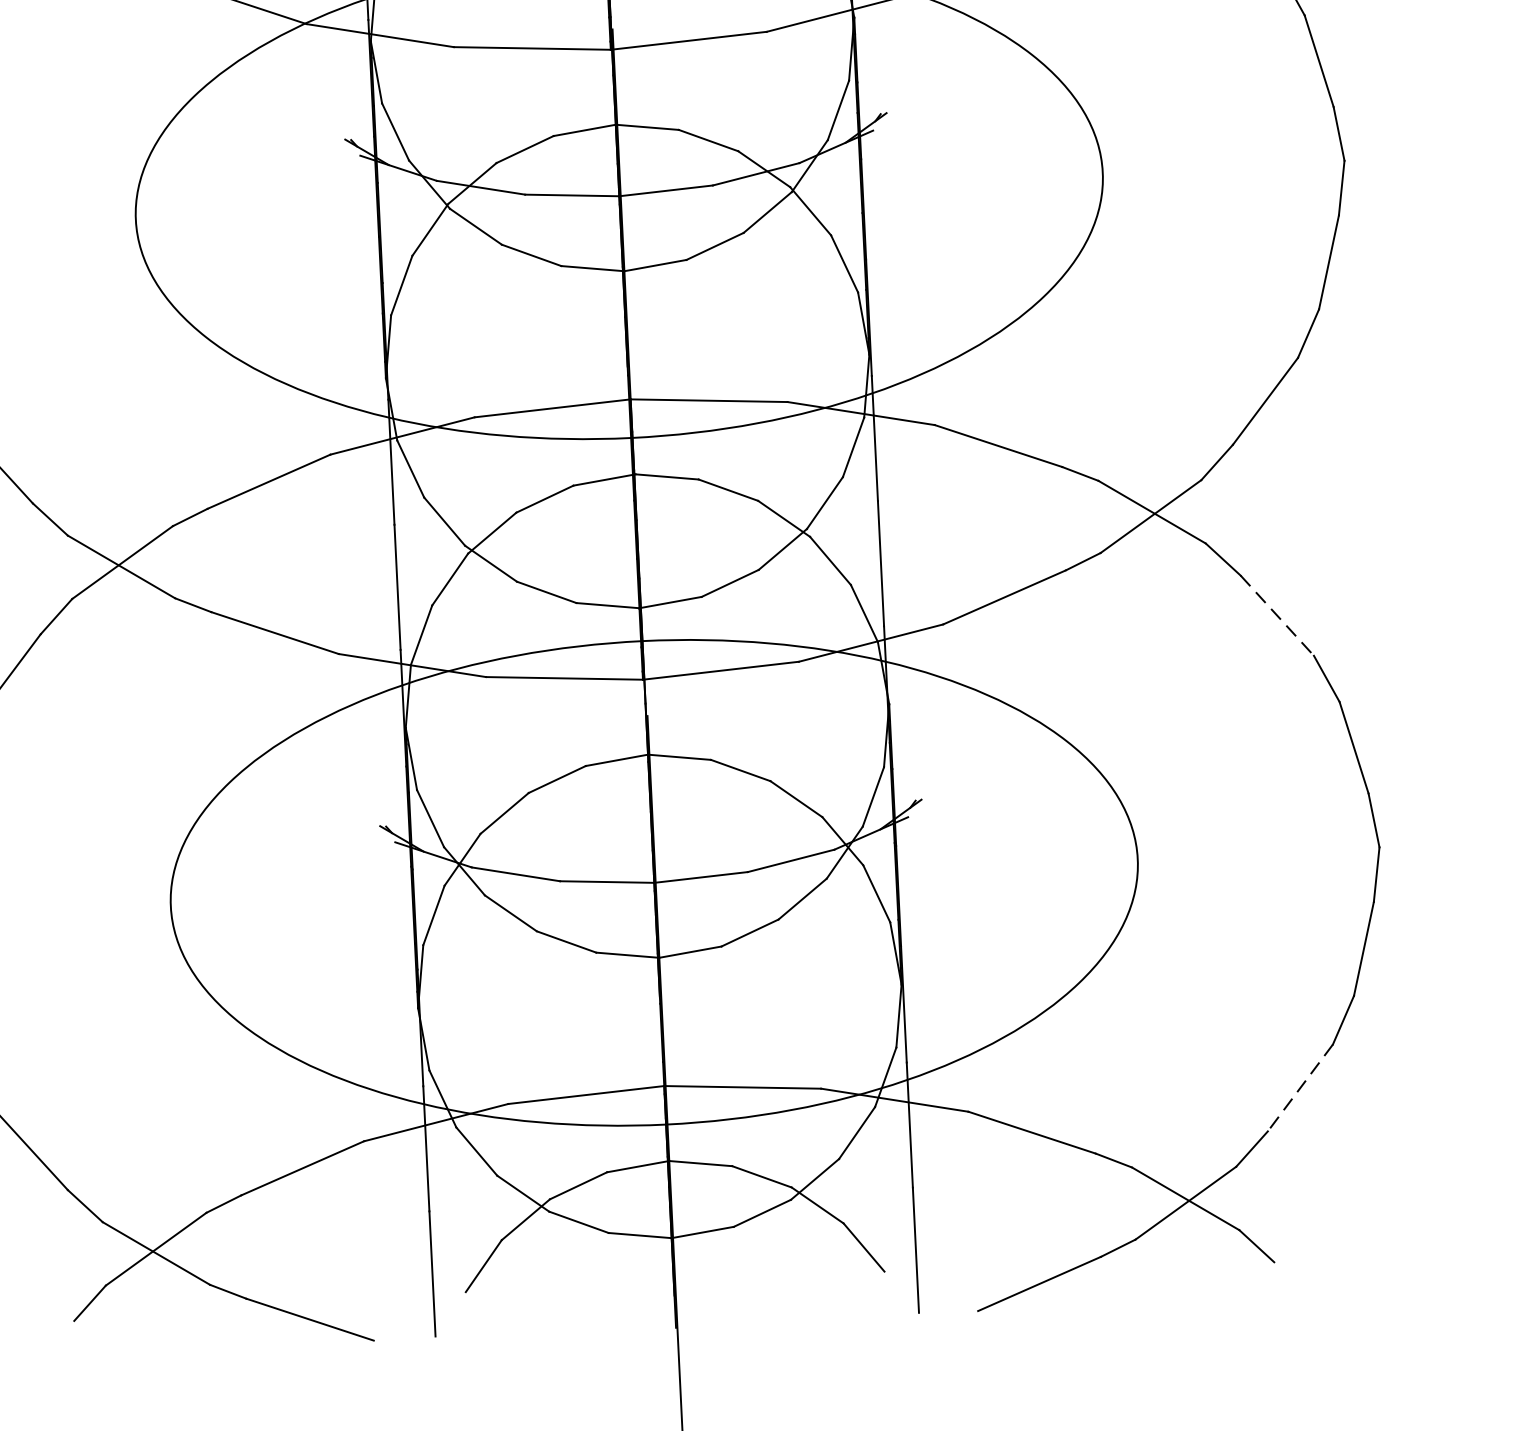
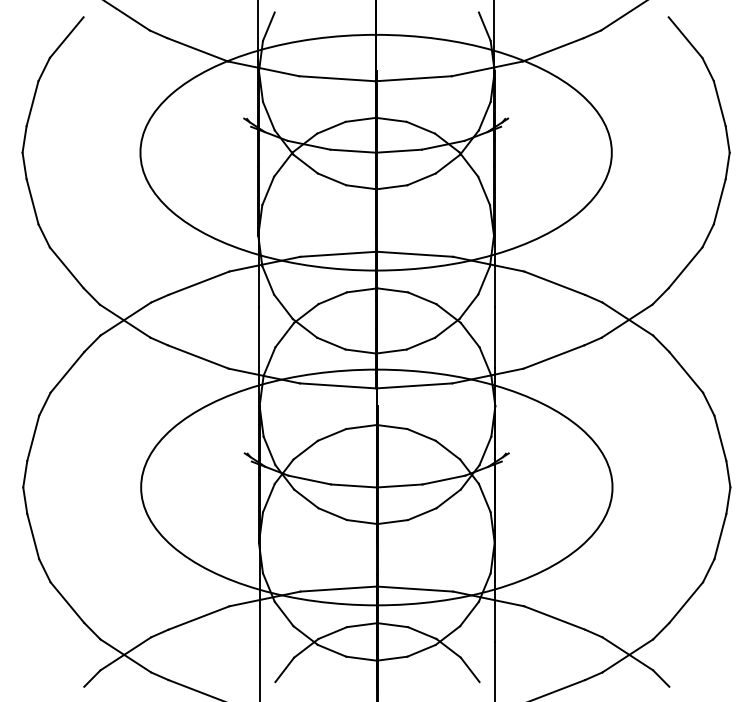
line: (1277, 615) -> (686, 372), dashed -> solid
line: (1299, 1089) -> (685, 603), dashed -> solid

